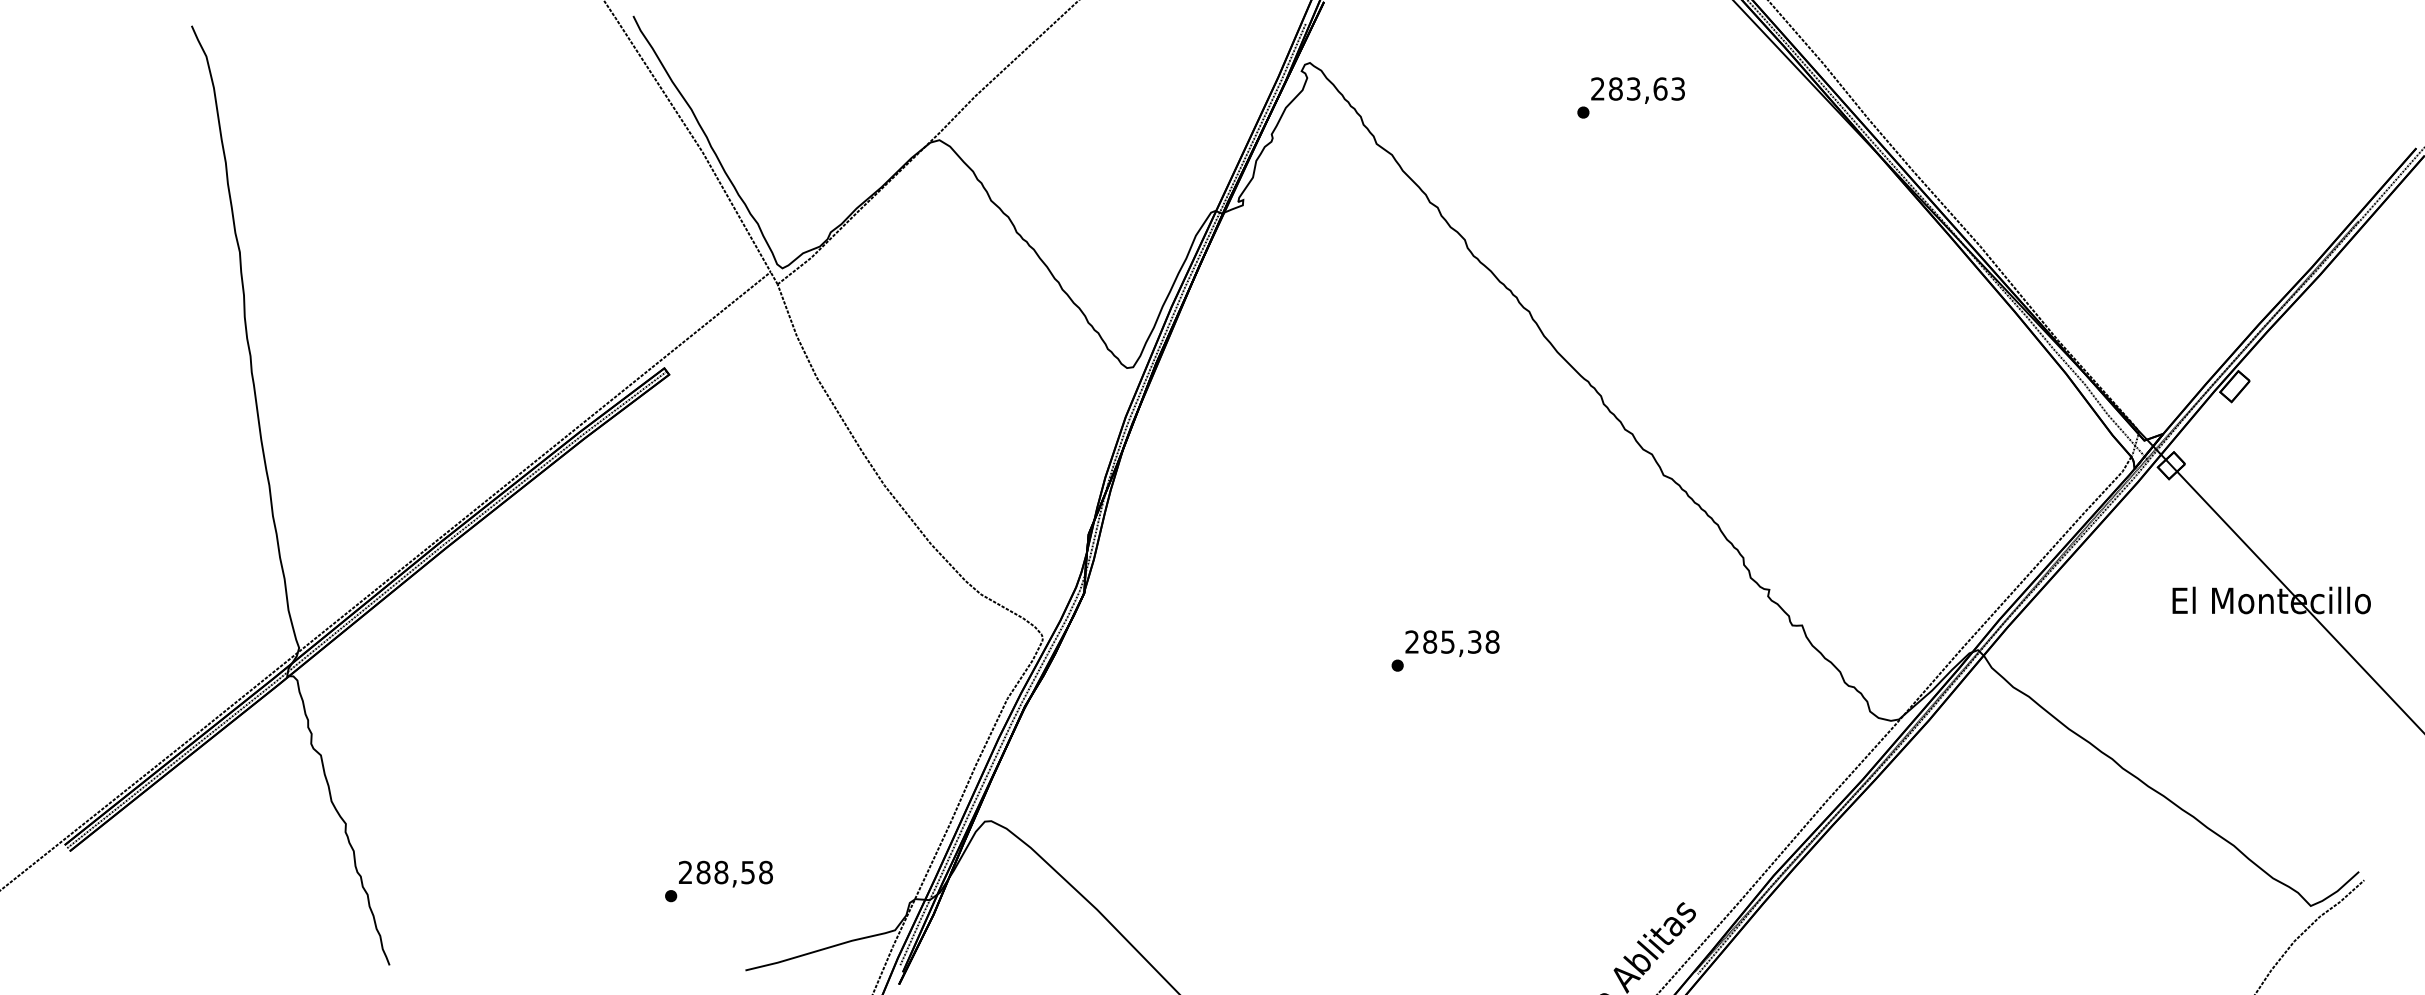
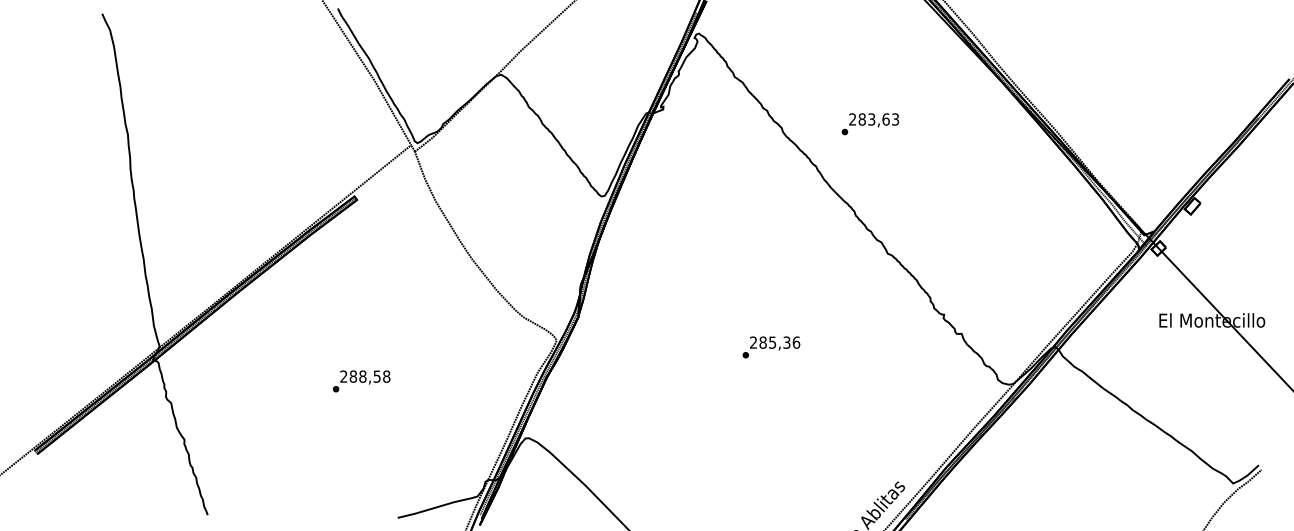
text: (1631, 98) -> (870, 124), moved
text: (1492, 641) -> (796, 342), 285,38 -> 285,36
text: (718, 881) -> (361, 381), moved

